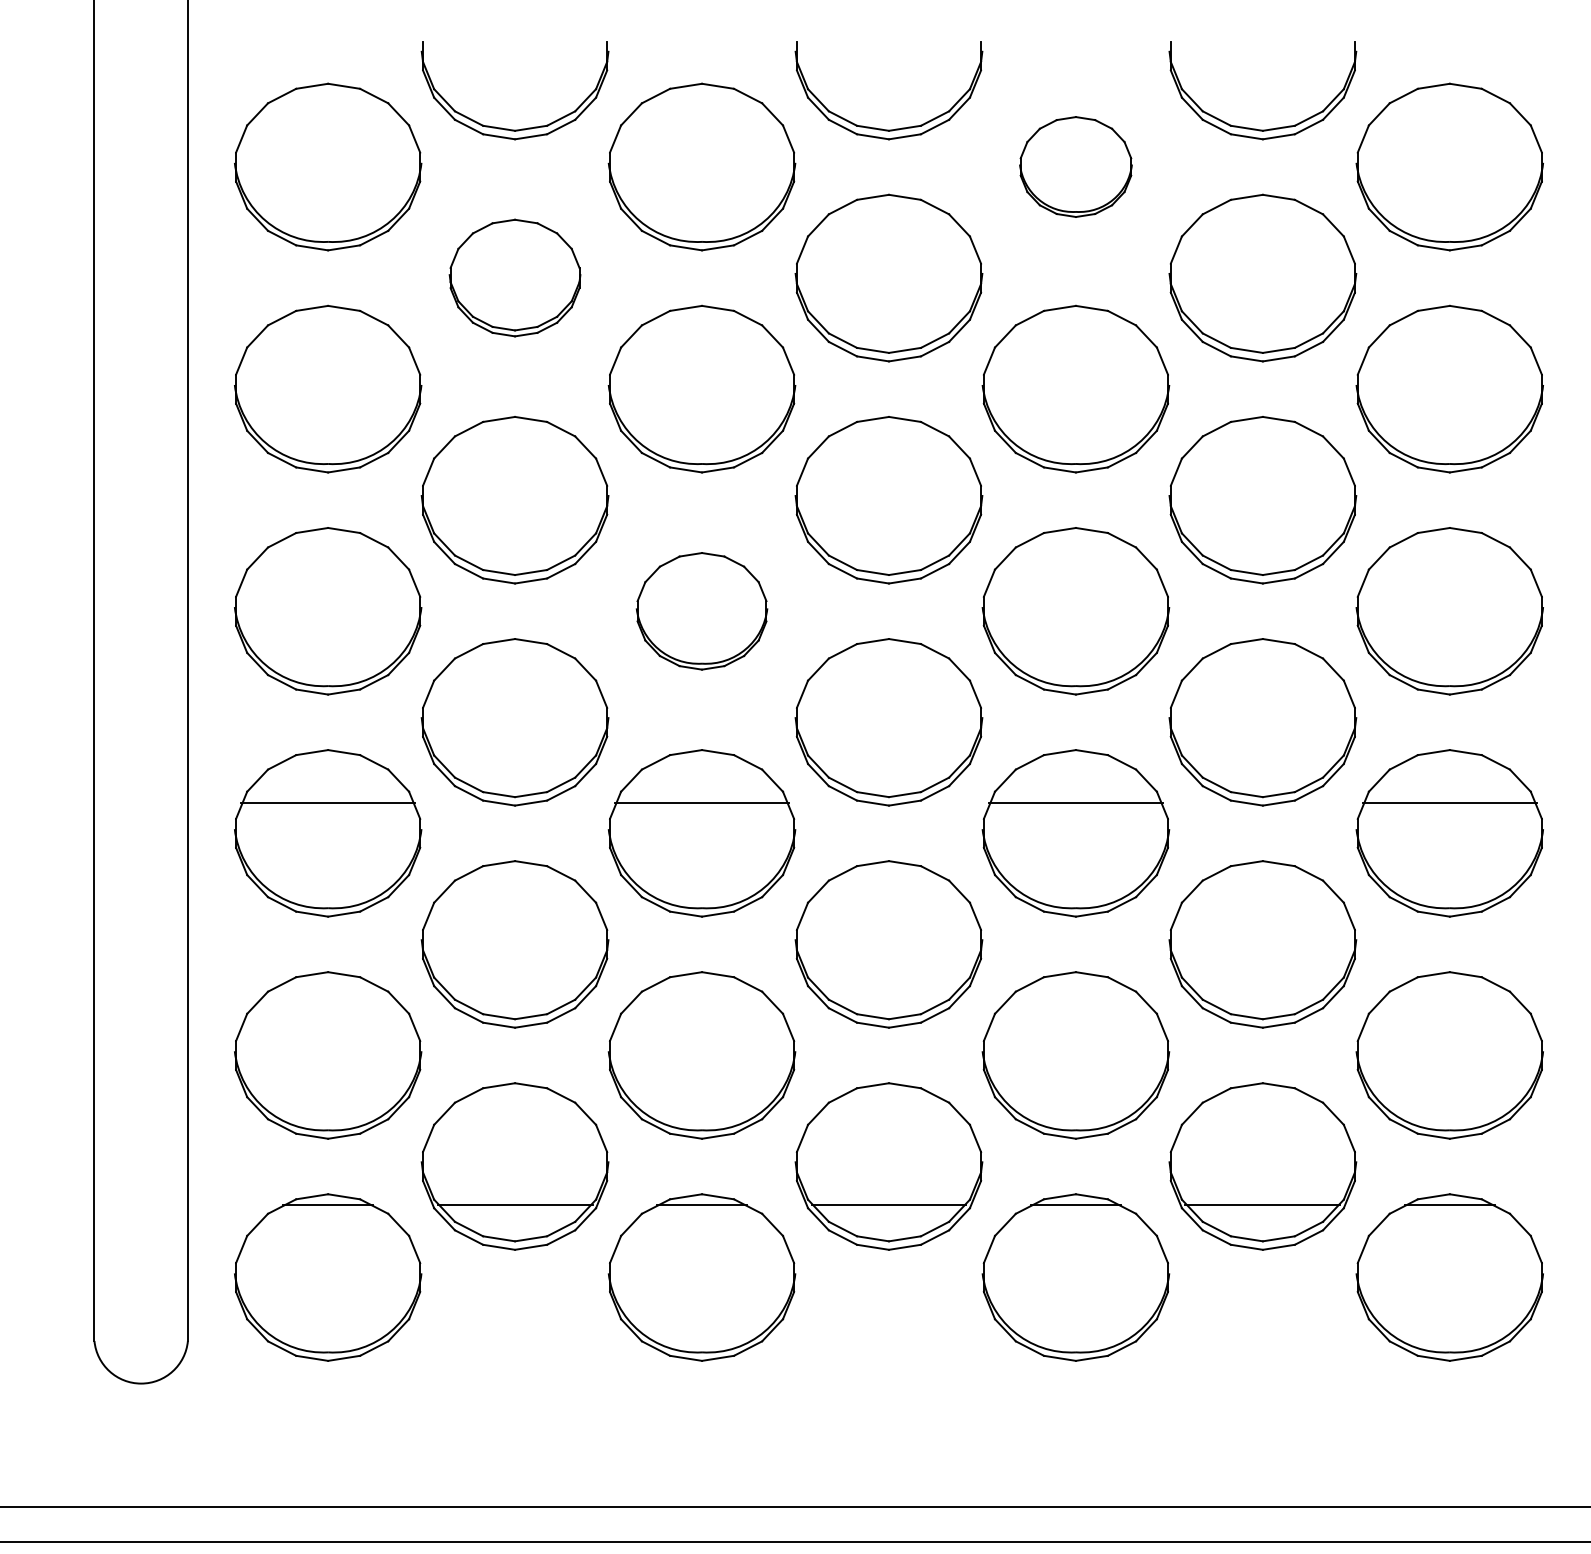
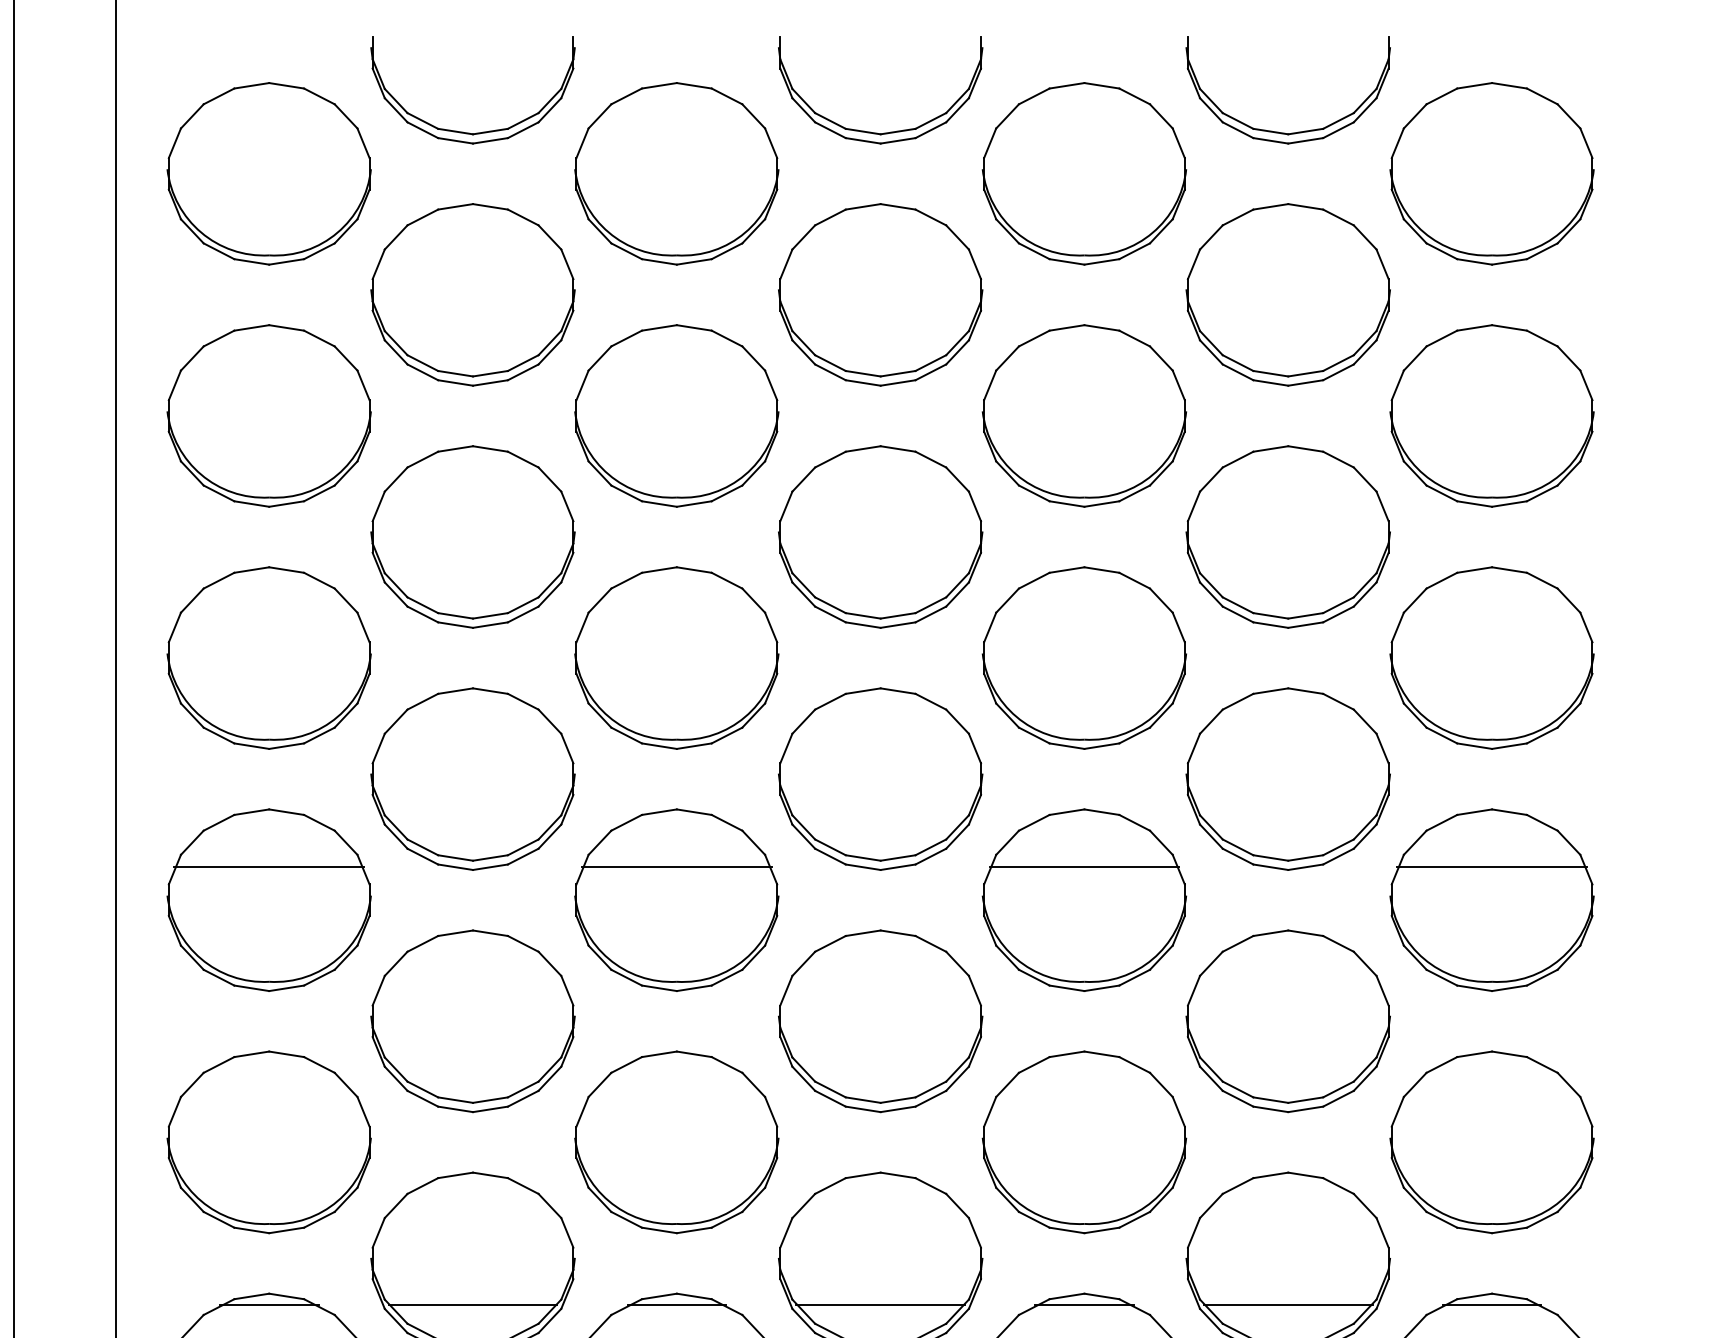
part: (1075, 166) -> (1083, 173), size x1.67
part: (514, 277) -> (472, 294), size x1.43
part: (701, 611) -> (676, 658), size x1.43

